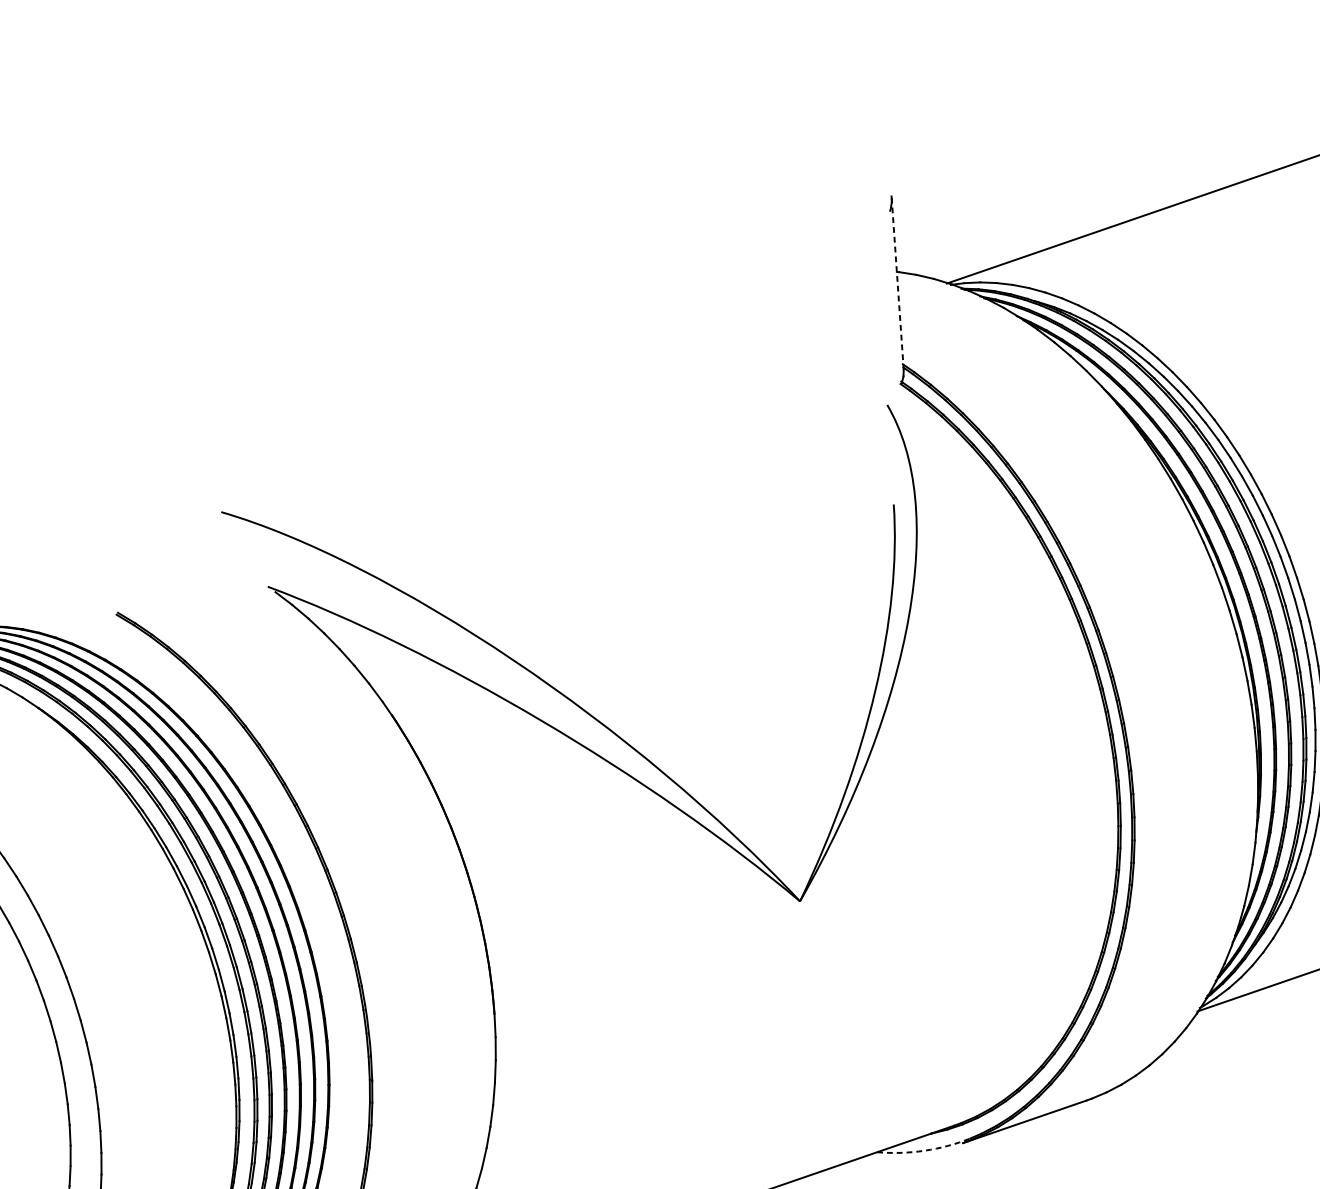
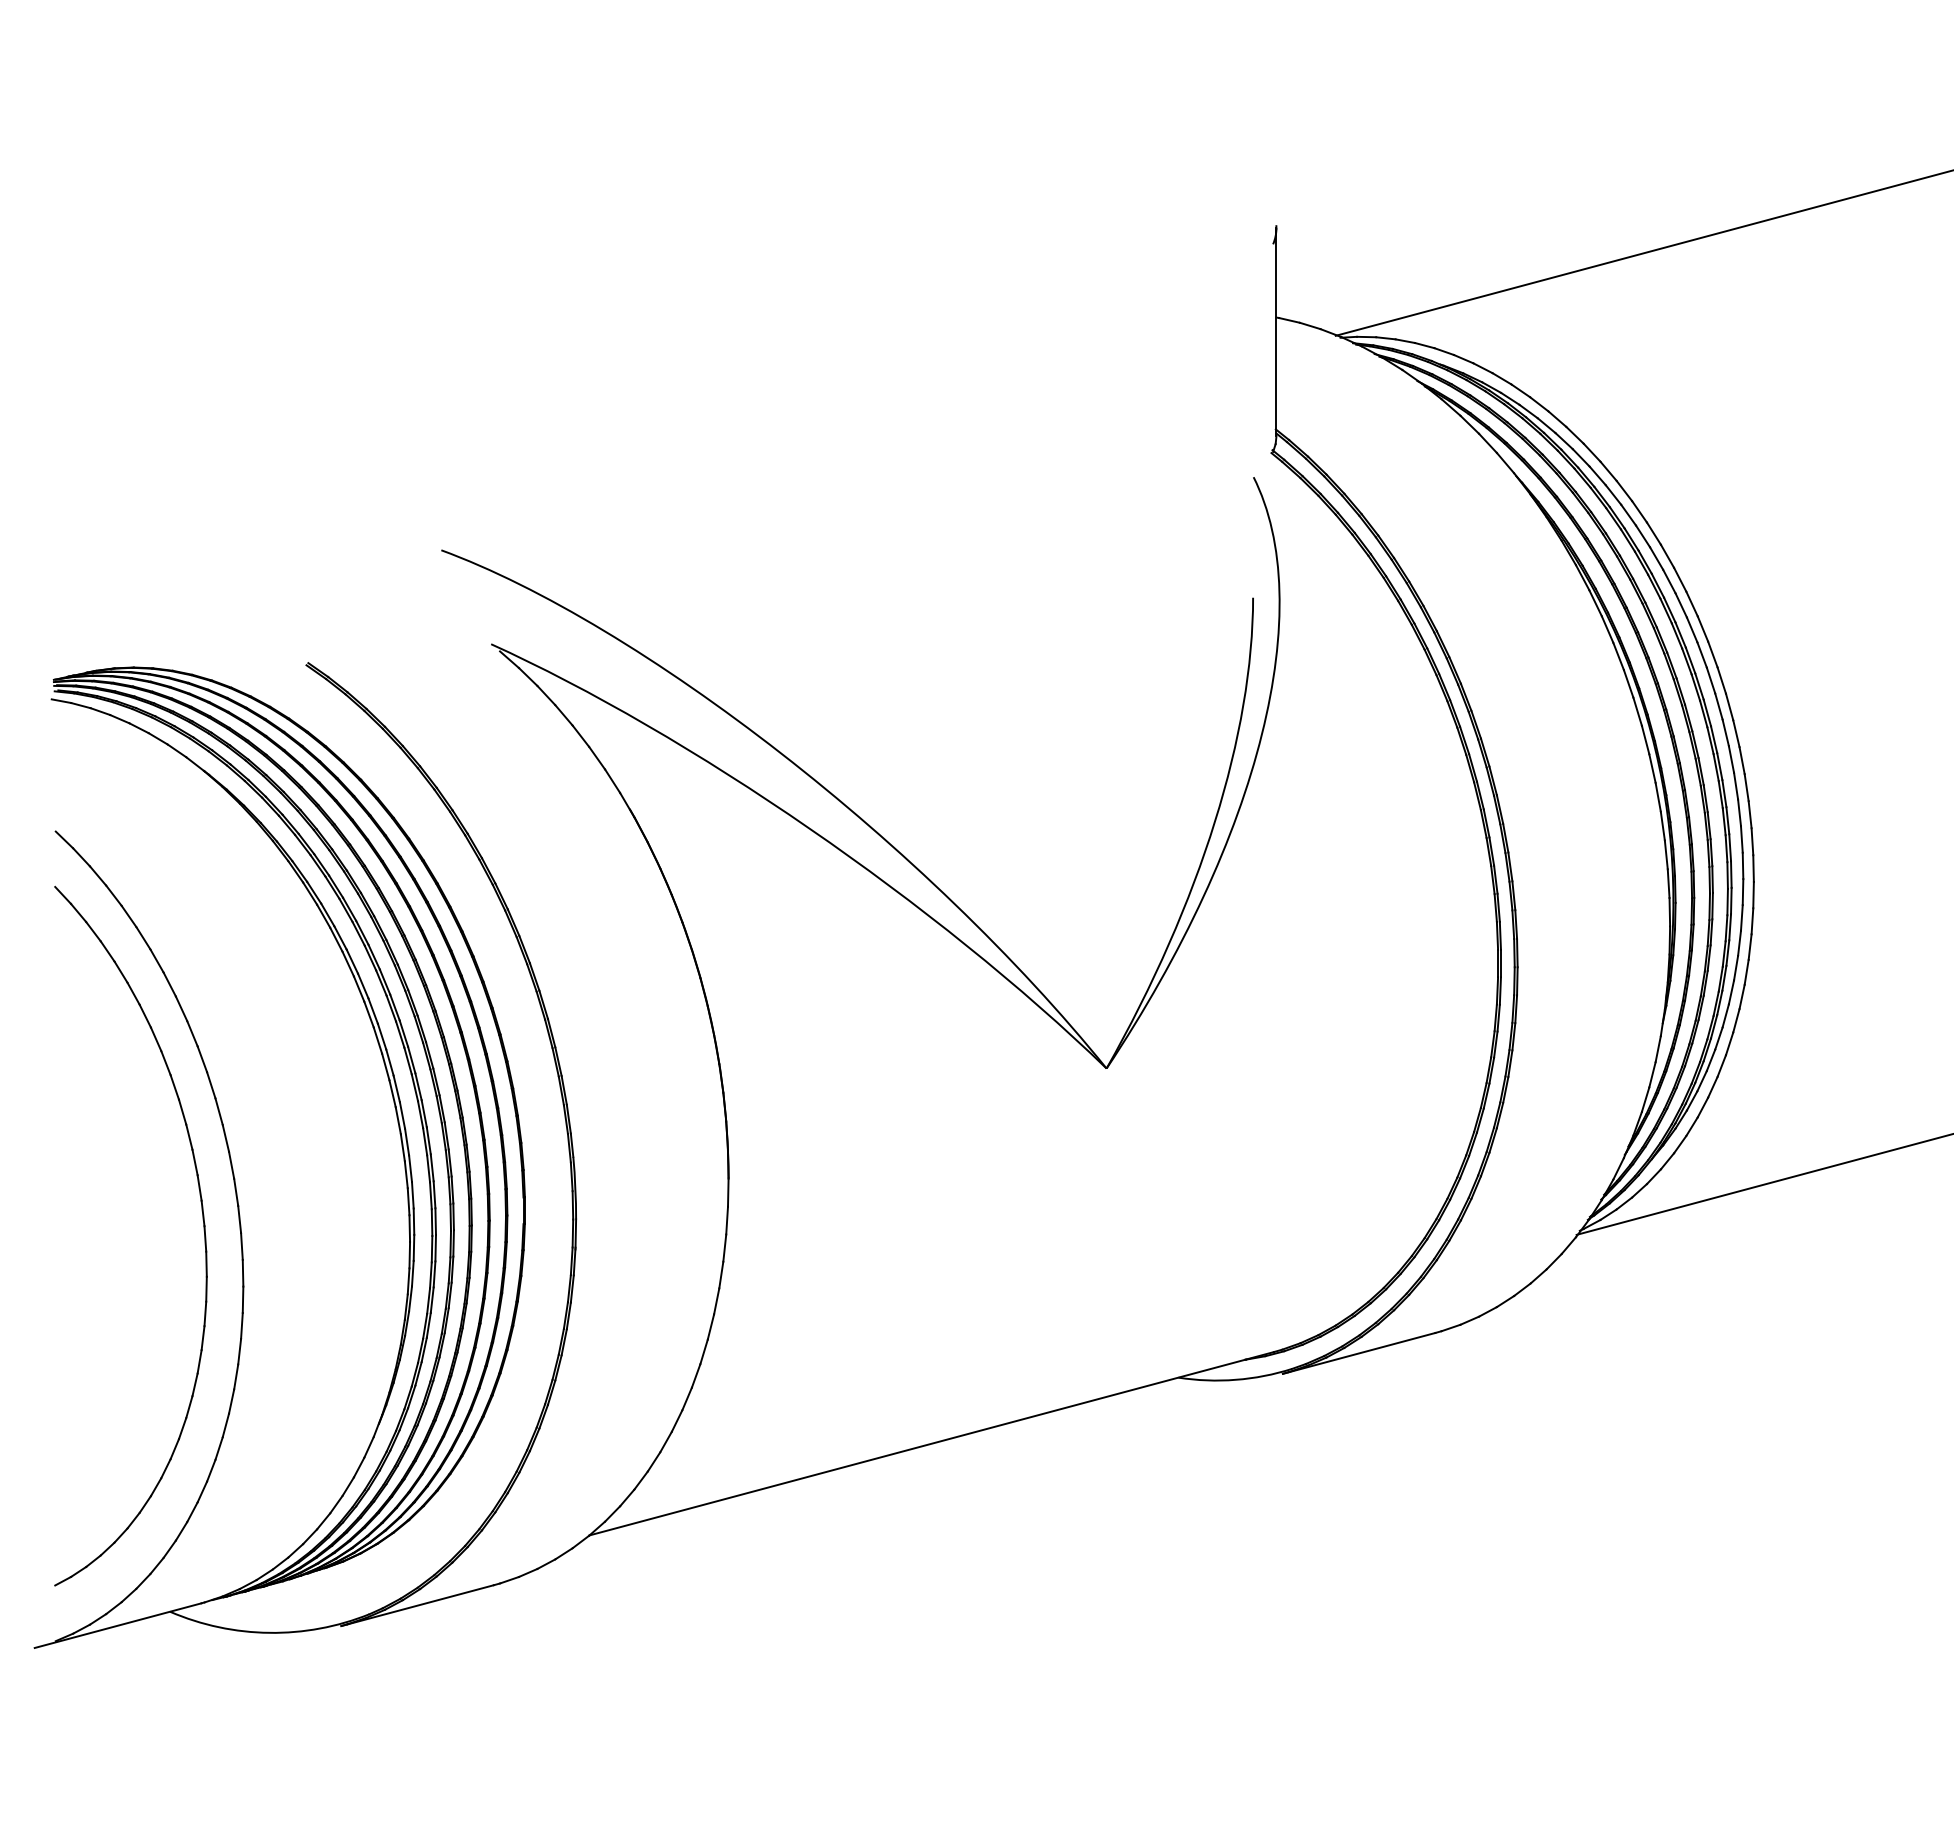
line: (897, 284) -> (1276, 332), dashed -> solid
arc: (924, 1150) -> (1235, 1379), dashed -> solid

